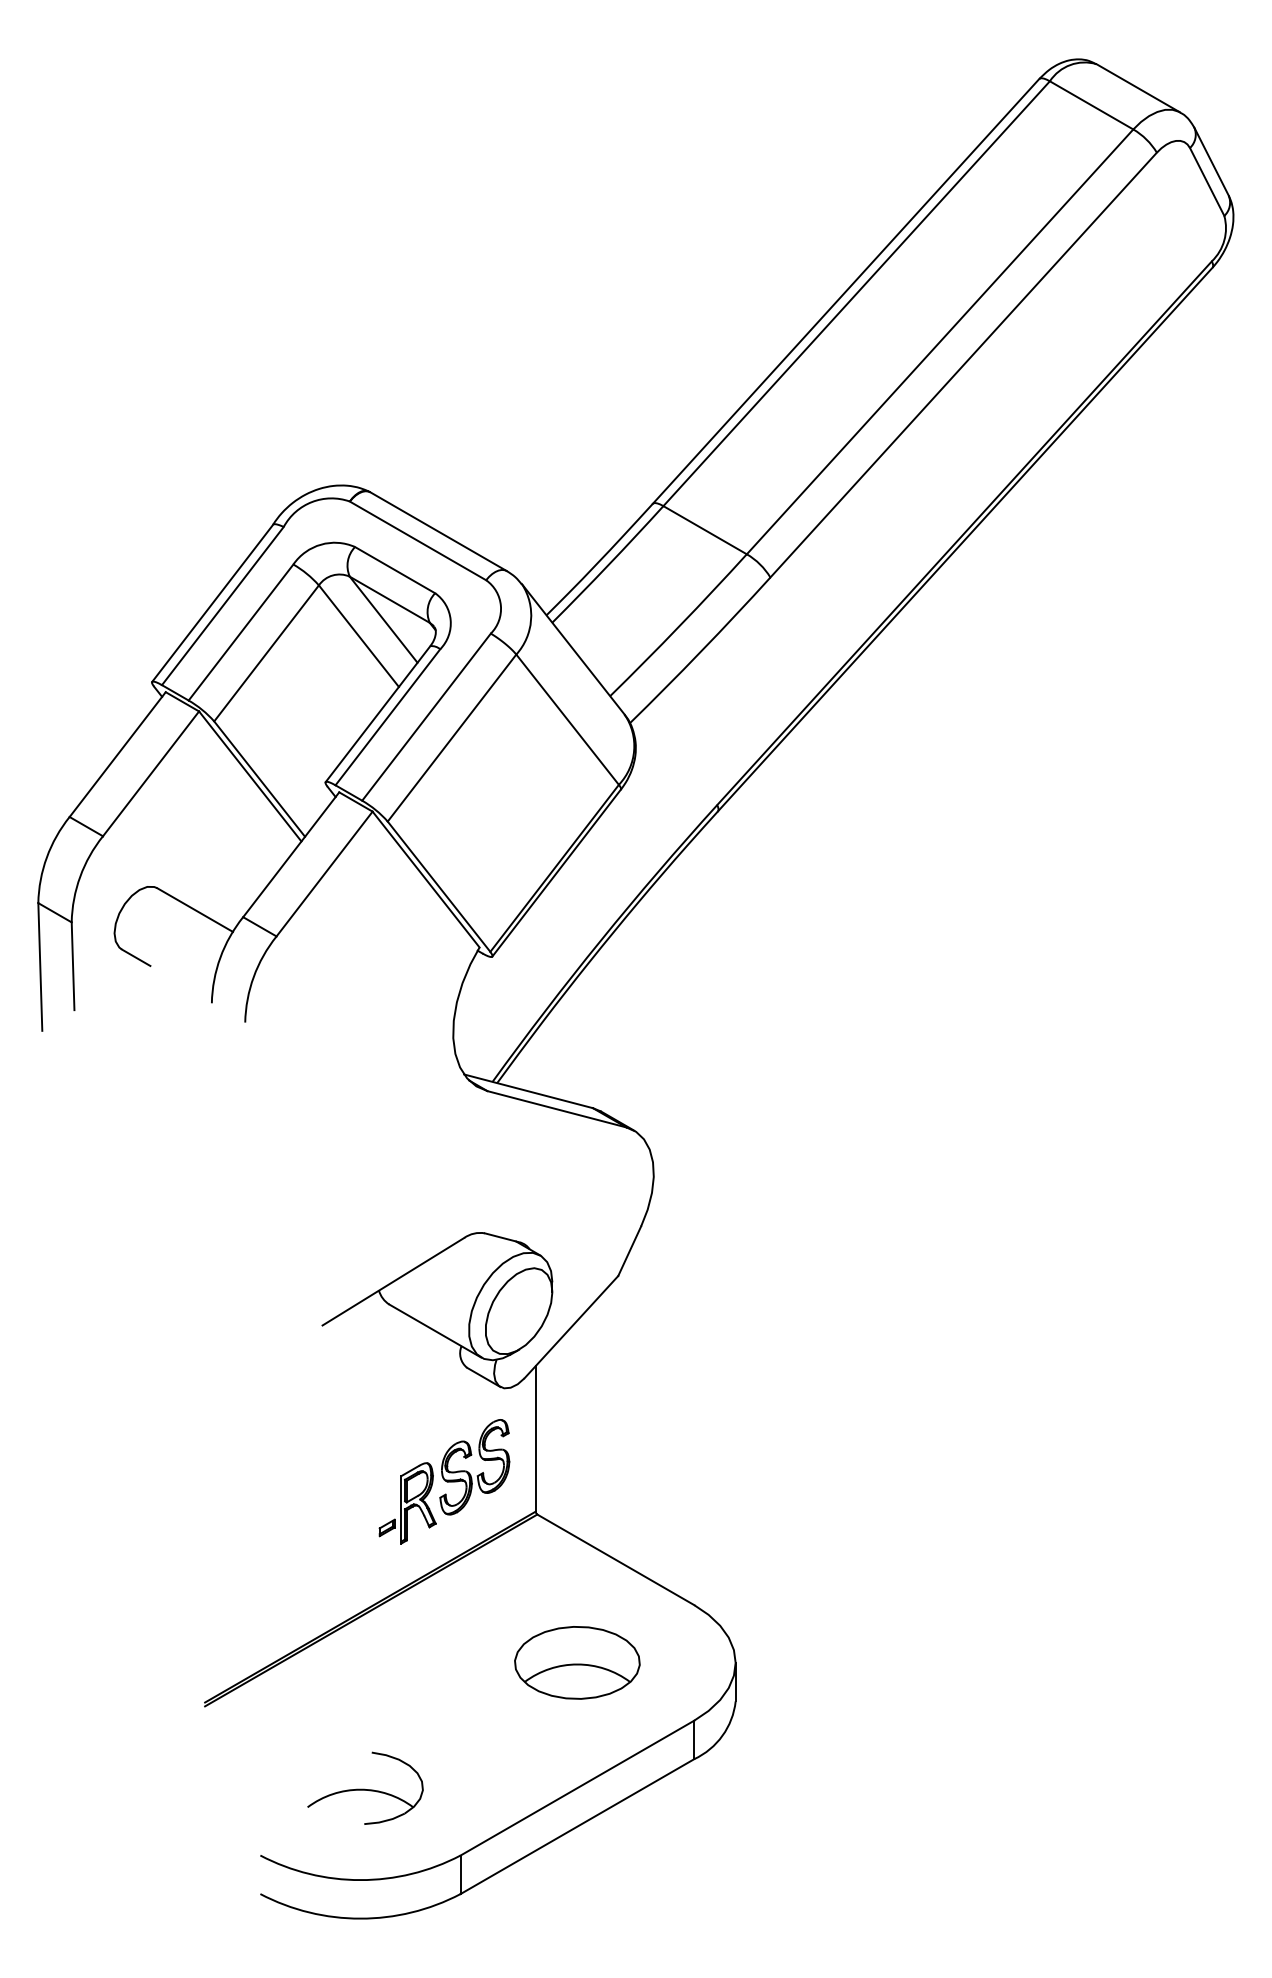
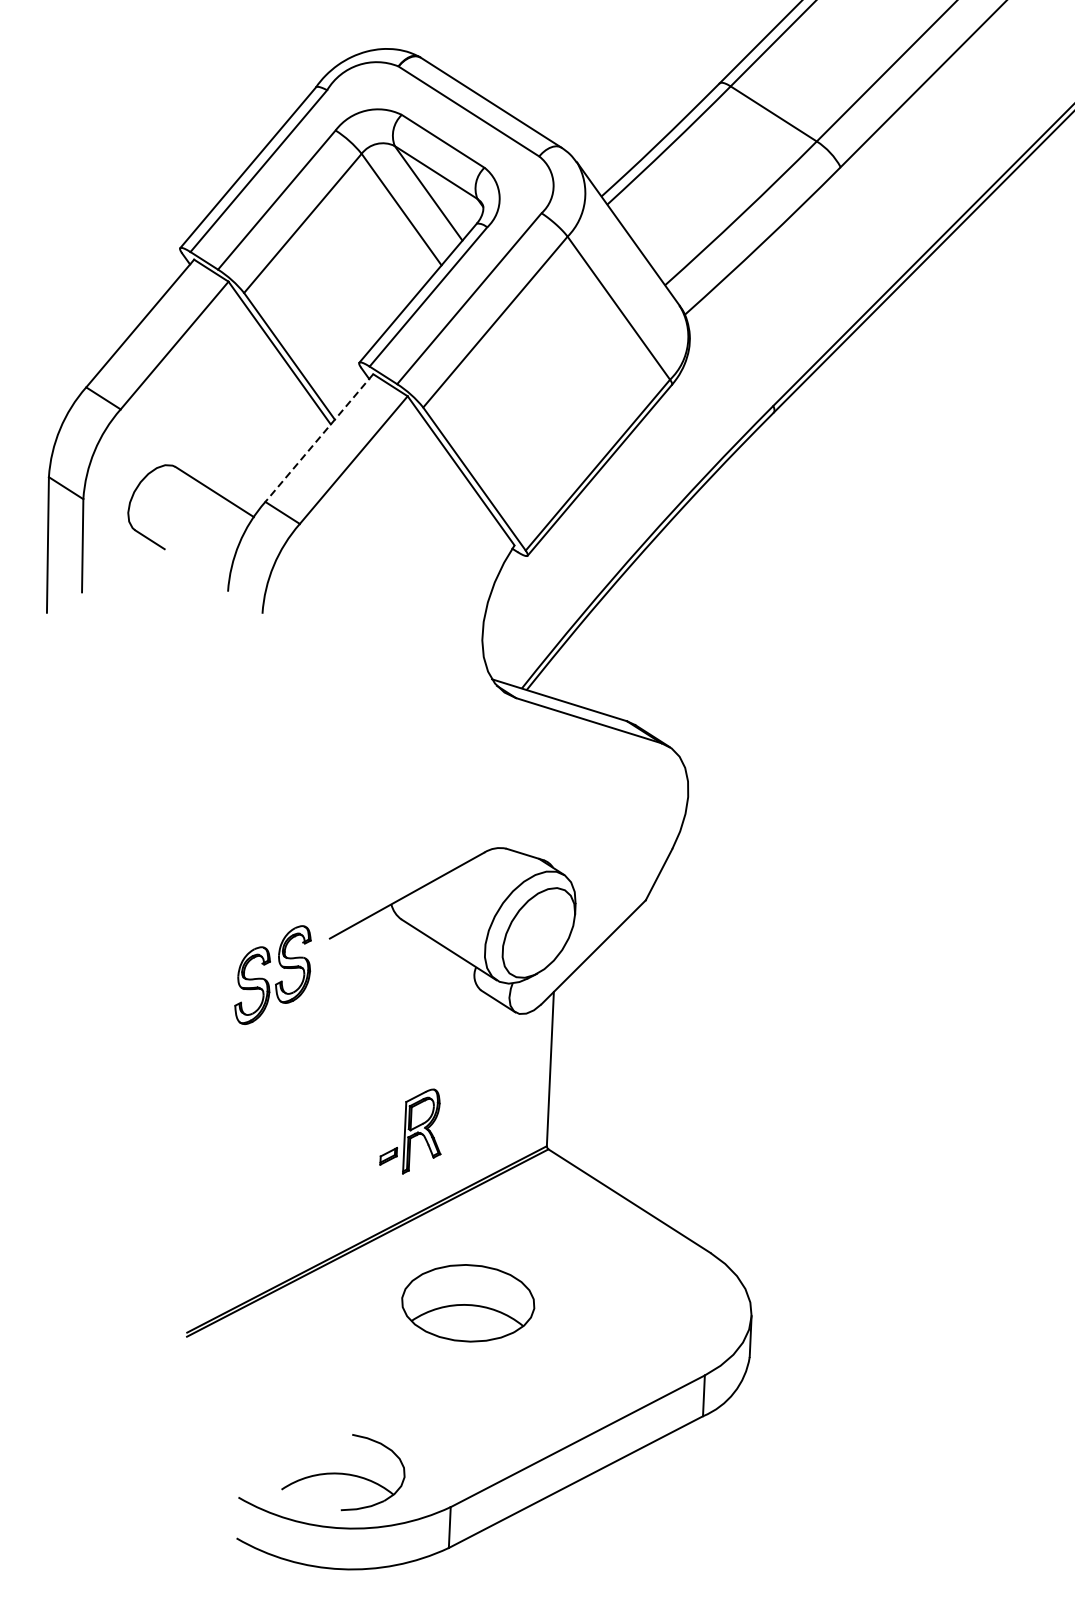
line: (291, 854) -> (319, 437), solid -> dashed
part: (469, 1472) -> (267, 980), moved
part: (577, 1662) -> (468, 1302), moved
part: (365, 1787) -> (343, 1471), moved

